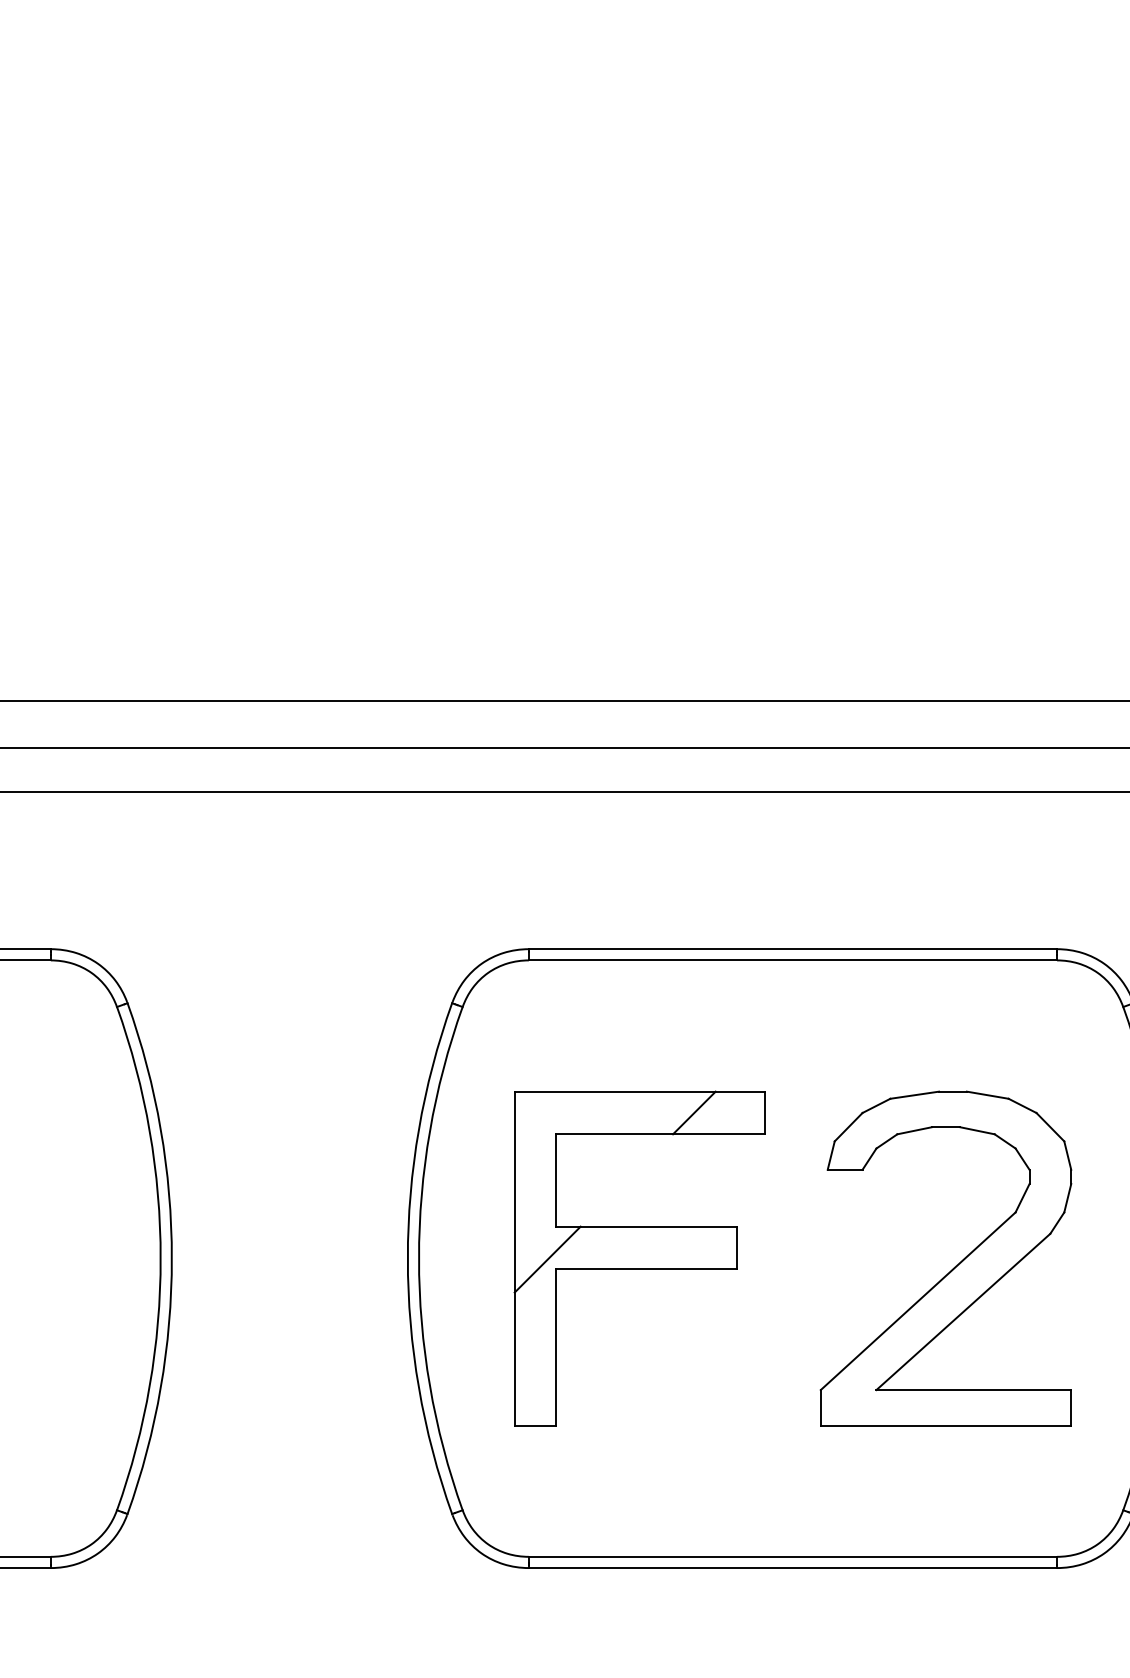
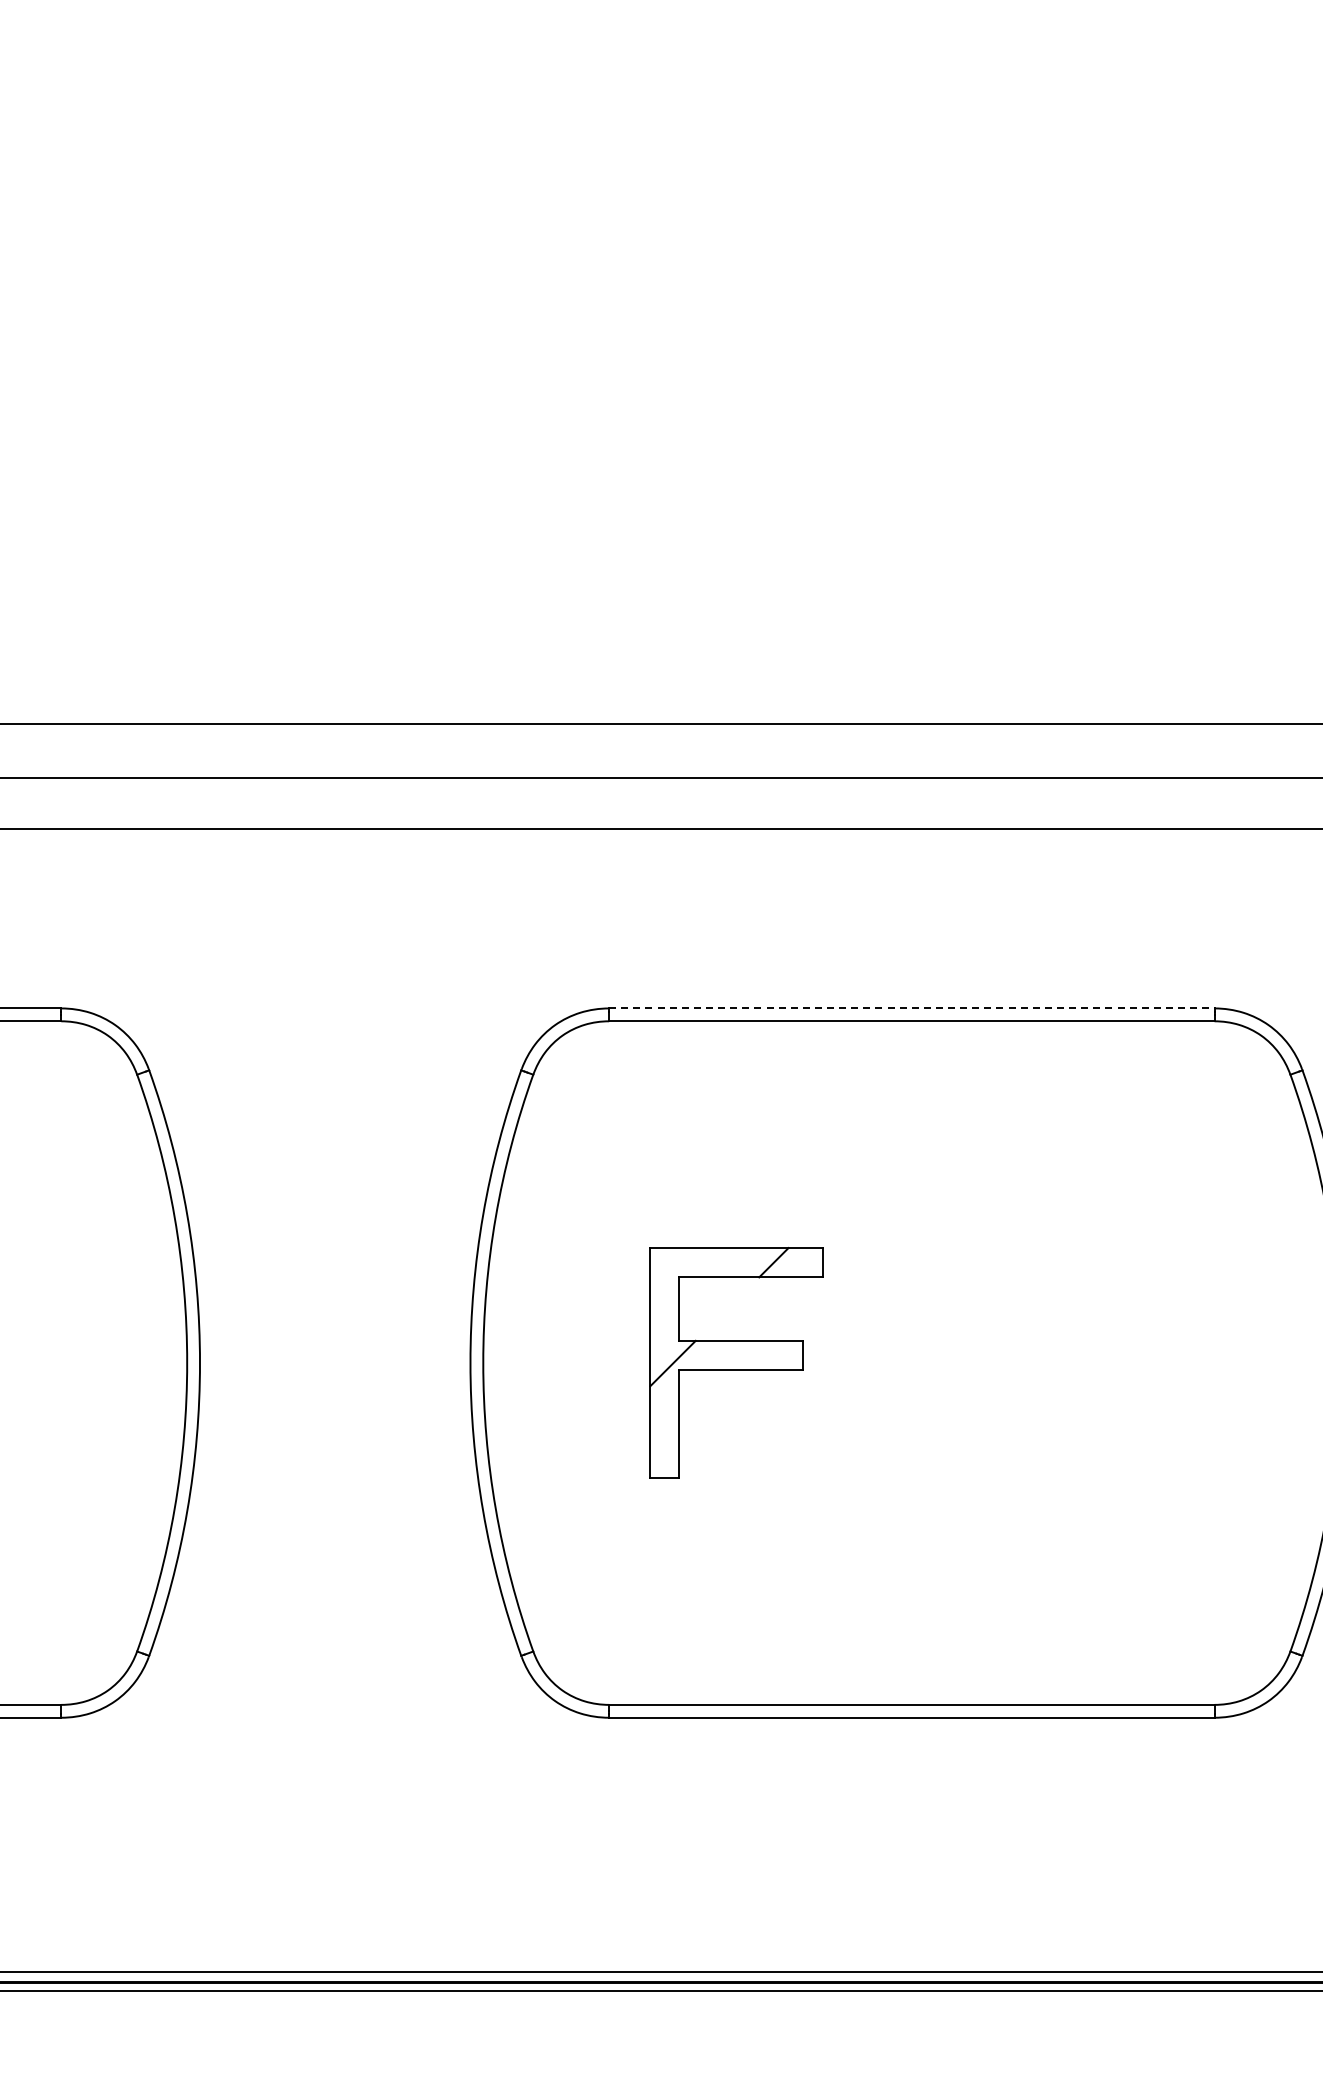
line: (792, 949) -> (911, 1008), solid -> dashed
part: (639, 1258) -> (736, 1362), size x0.6
part: (951, 1269) -> (1093, 1375), removed

